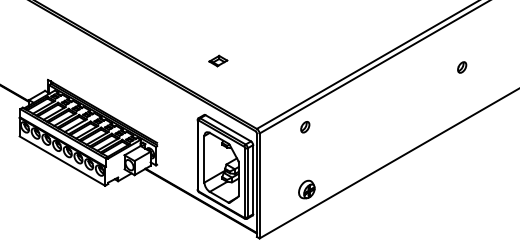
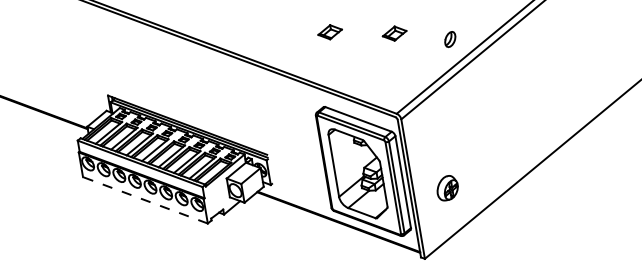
part: (265, 69) -> (394, 32), added
part: (305, 127) -> (450, 39), moved
line: (62, 160) -> (145, 199), solid -> dashed
part: (306, 189) -> (447, 188), moved

